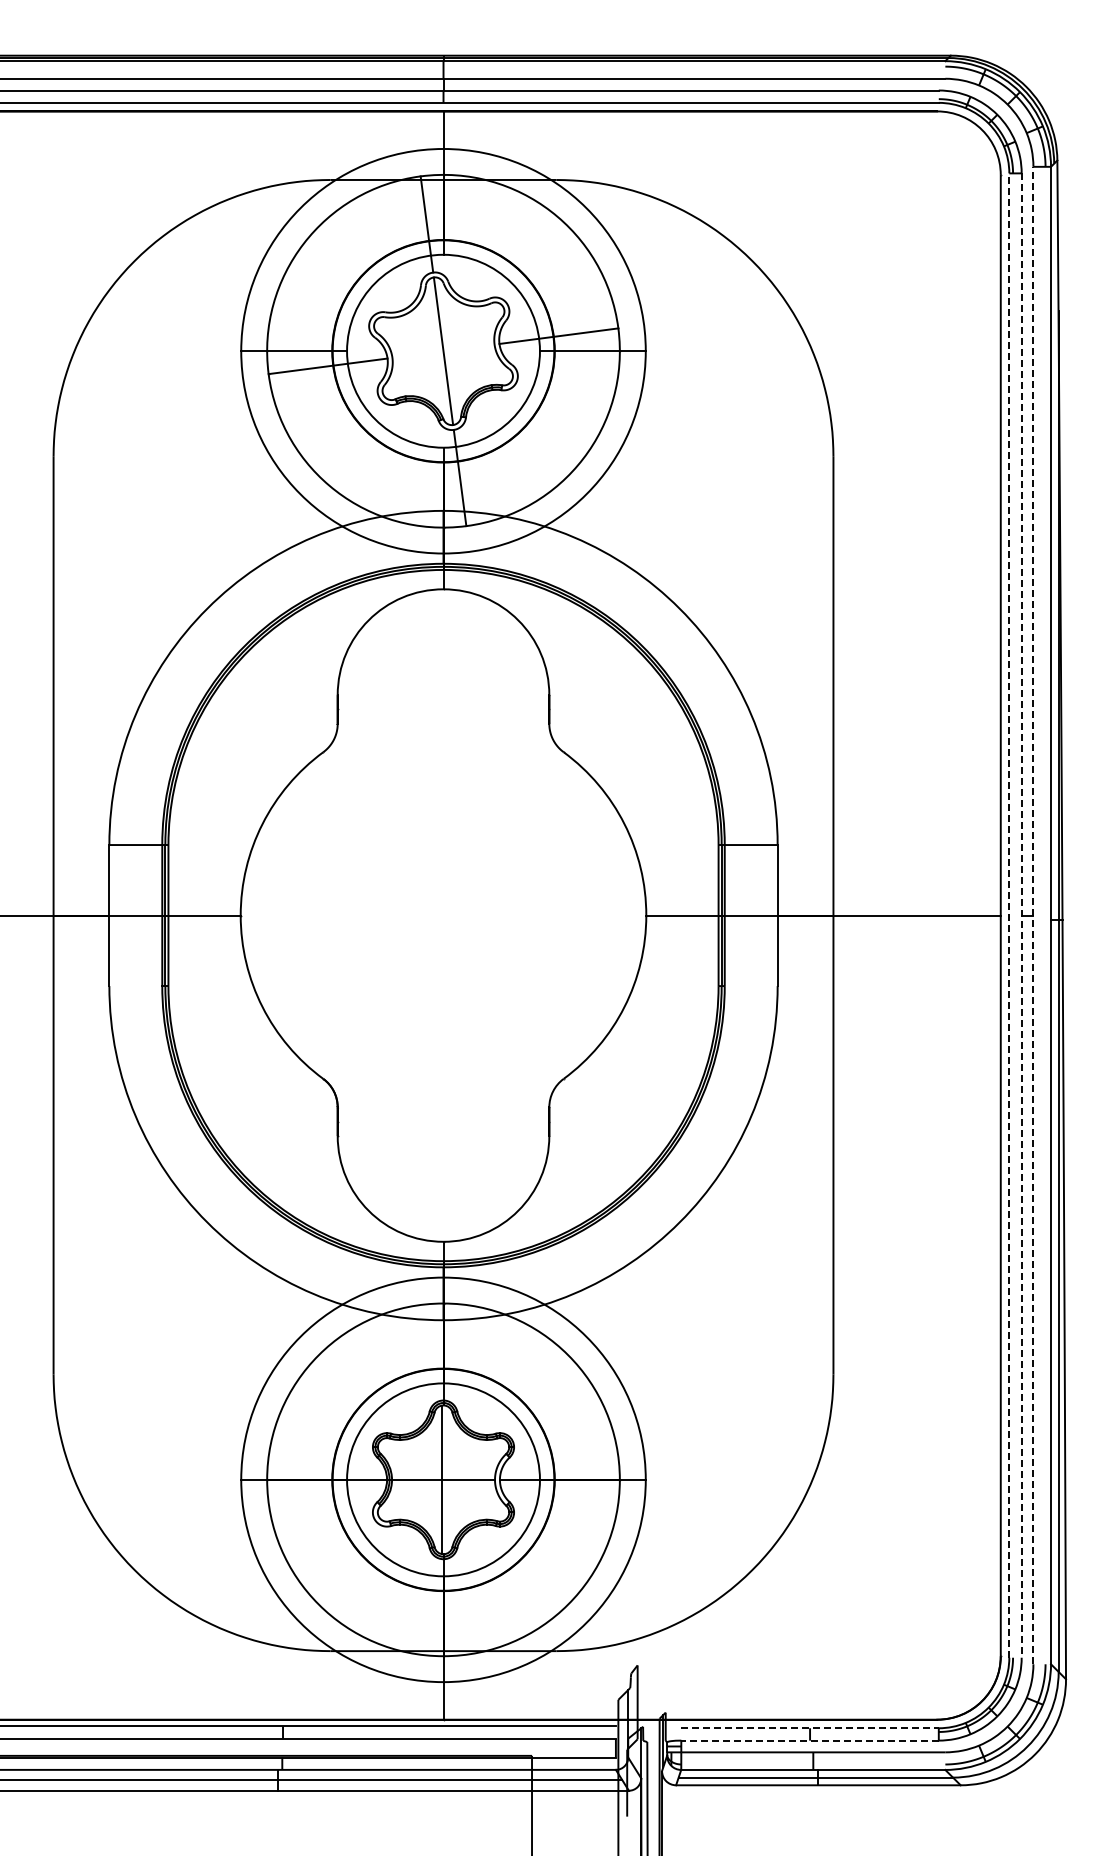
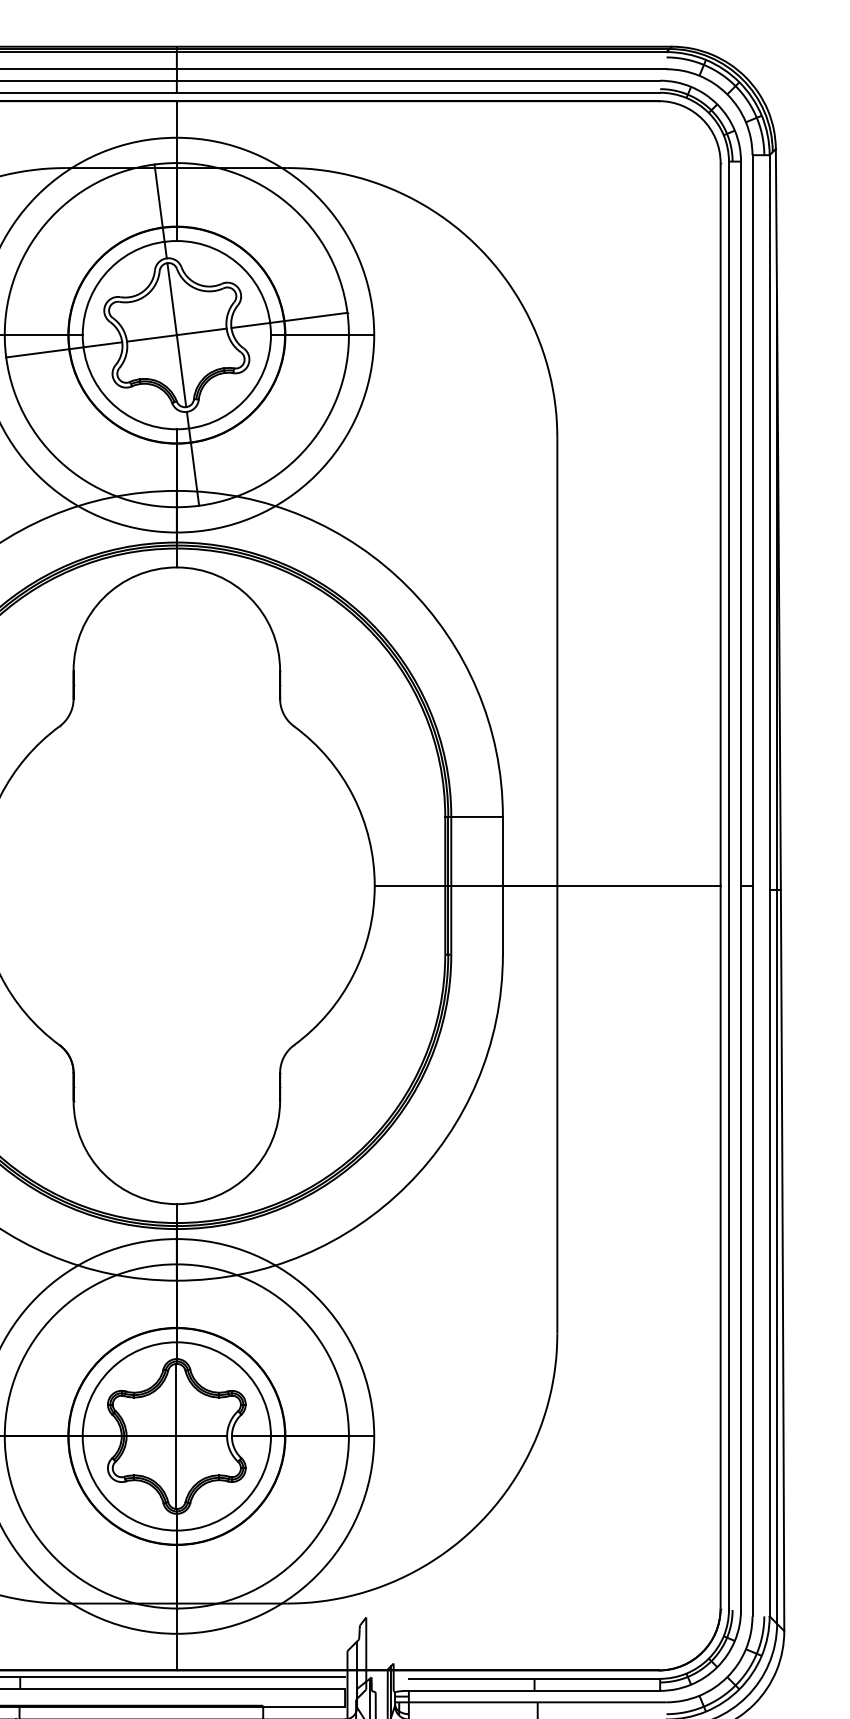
line: (443, 350) -> (176, 334), added
line: (1009, 915) -> (729, 885), dashed -> solid
line: (1033, 915) -> (752, 885), dashed -> solid
line: (1021, 916) -> (740, 886), dashed -> solid
line: (810, 1728) -> (534, 1679), dashed -> solid
line: (810, 1740) -> (534, 1690), dashed -> solid

